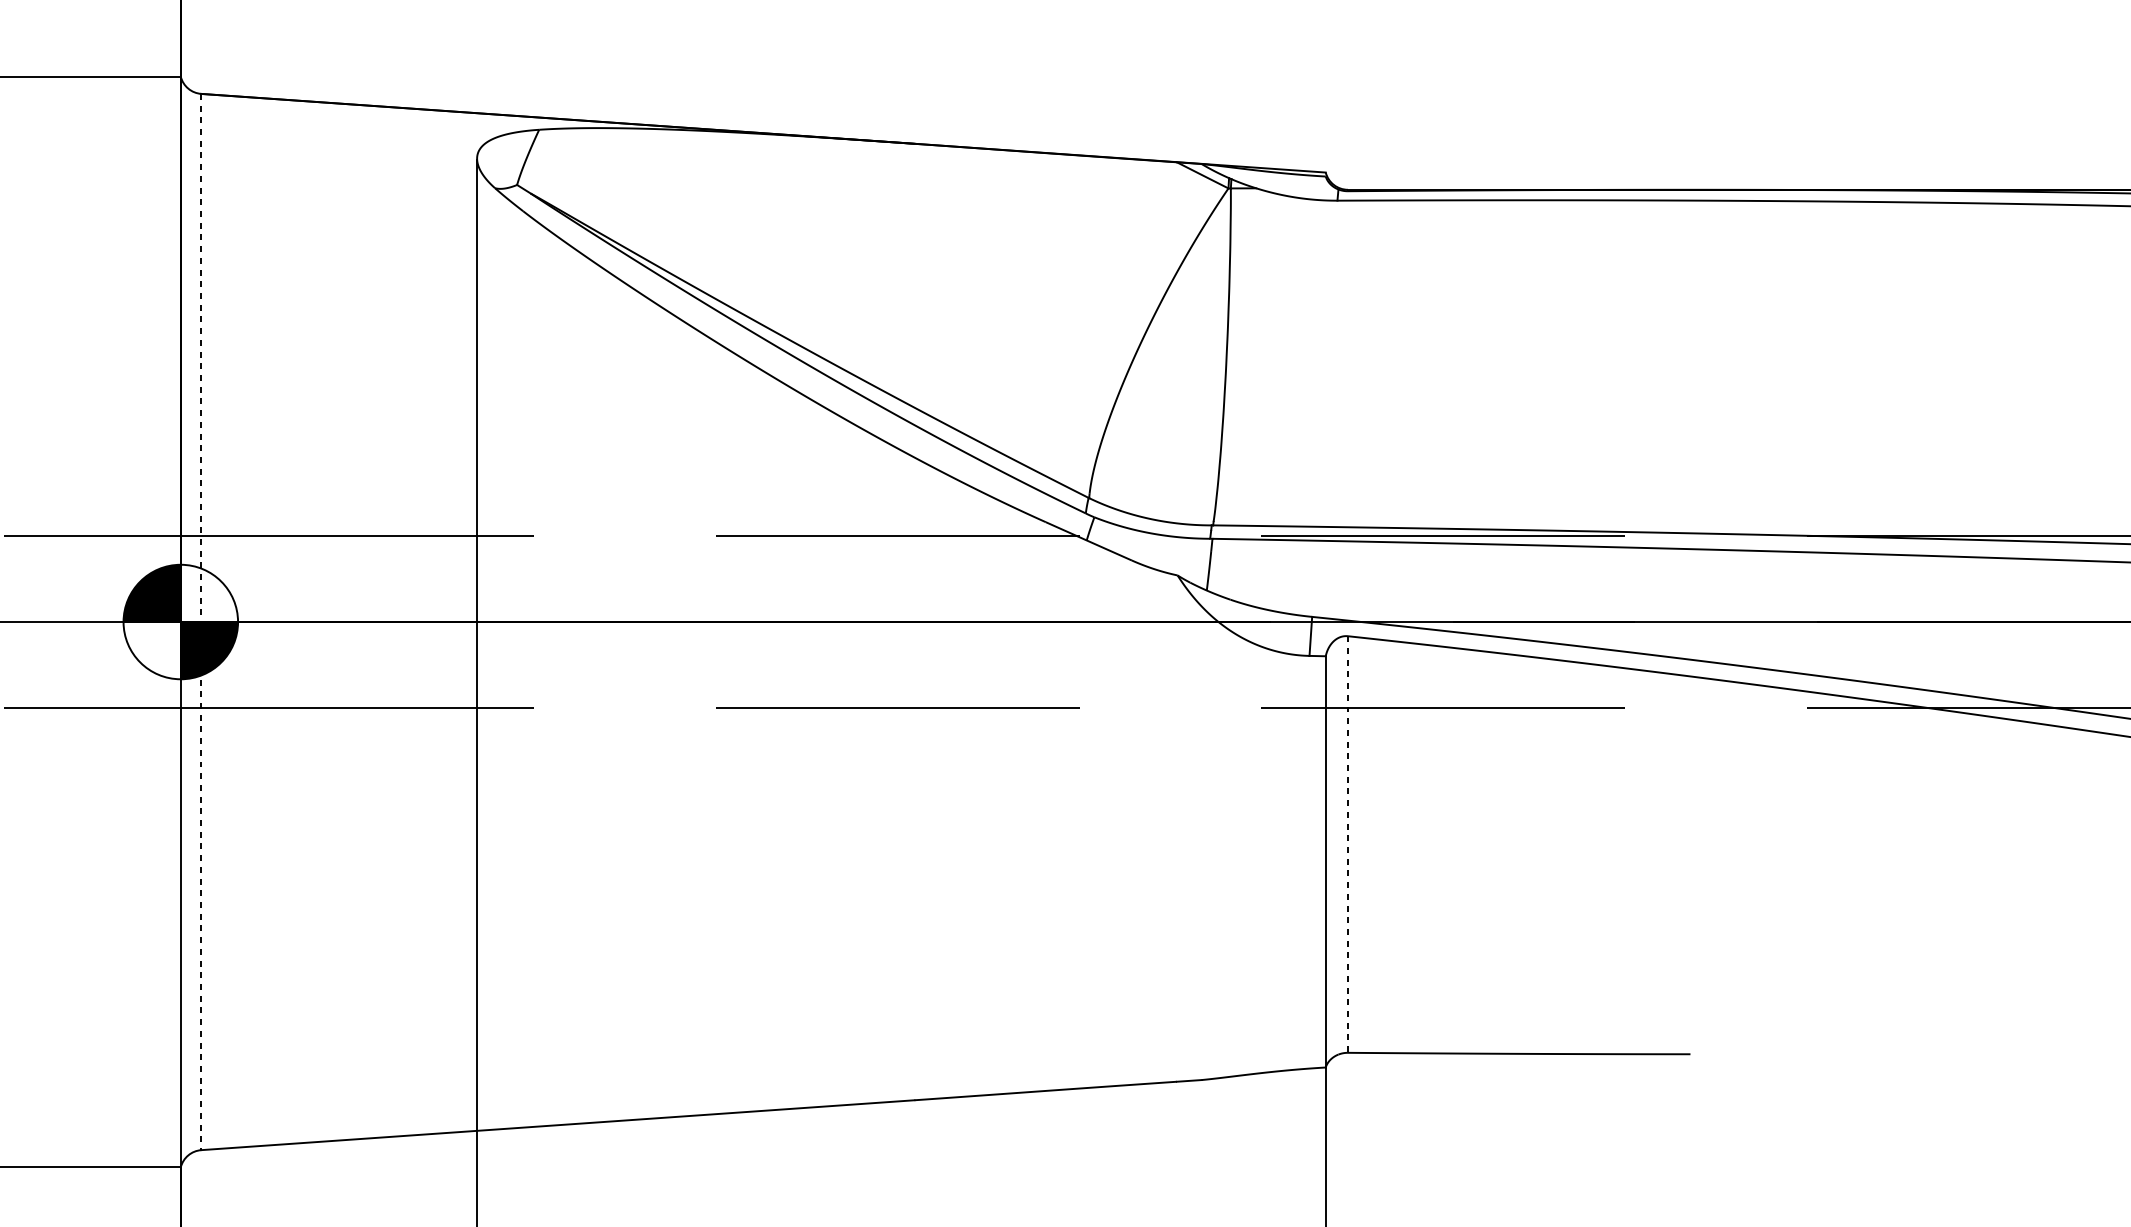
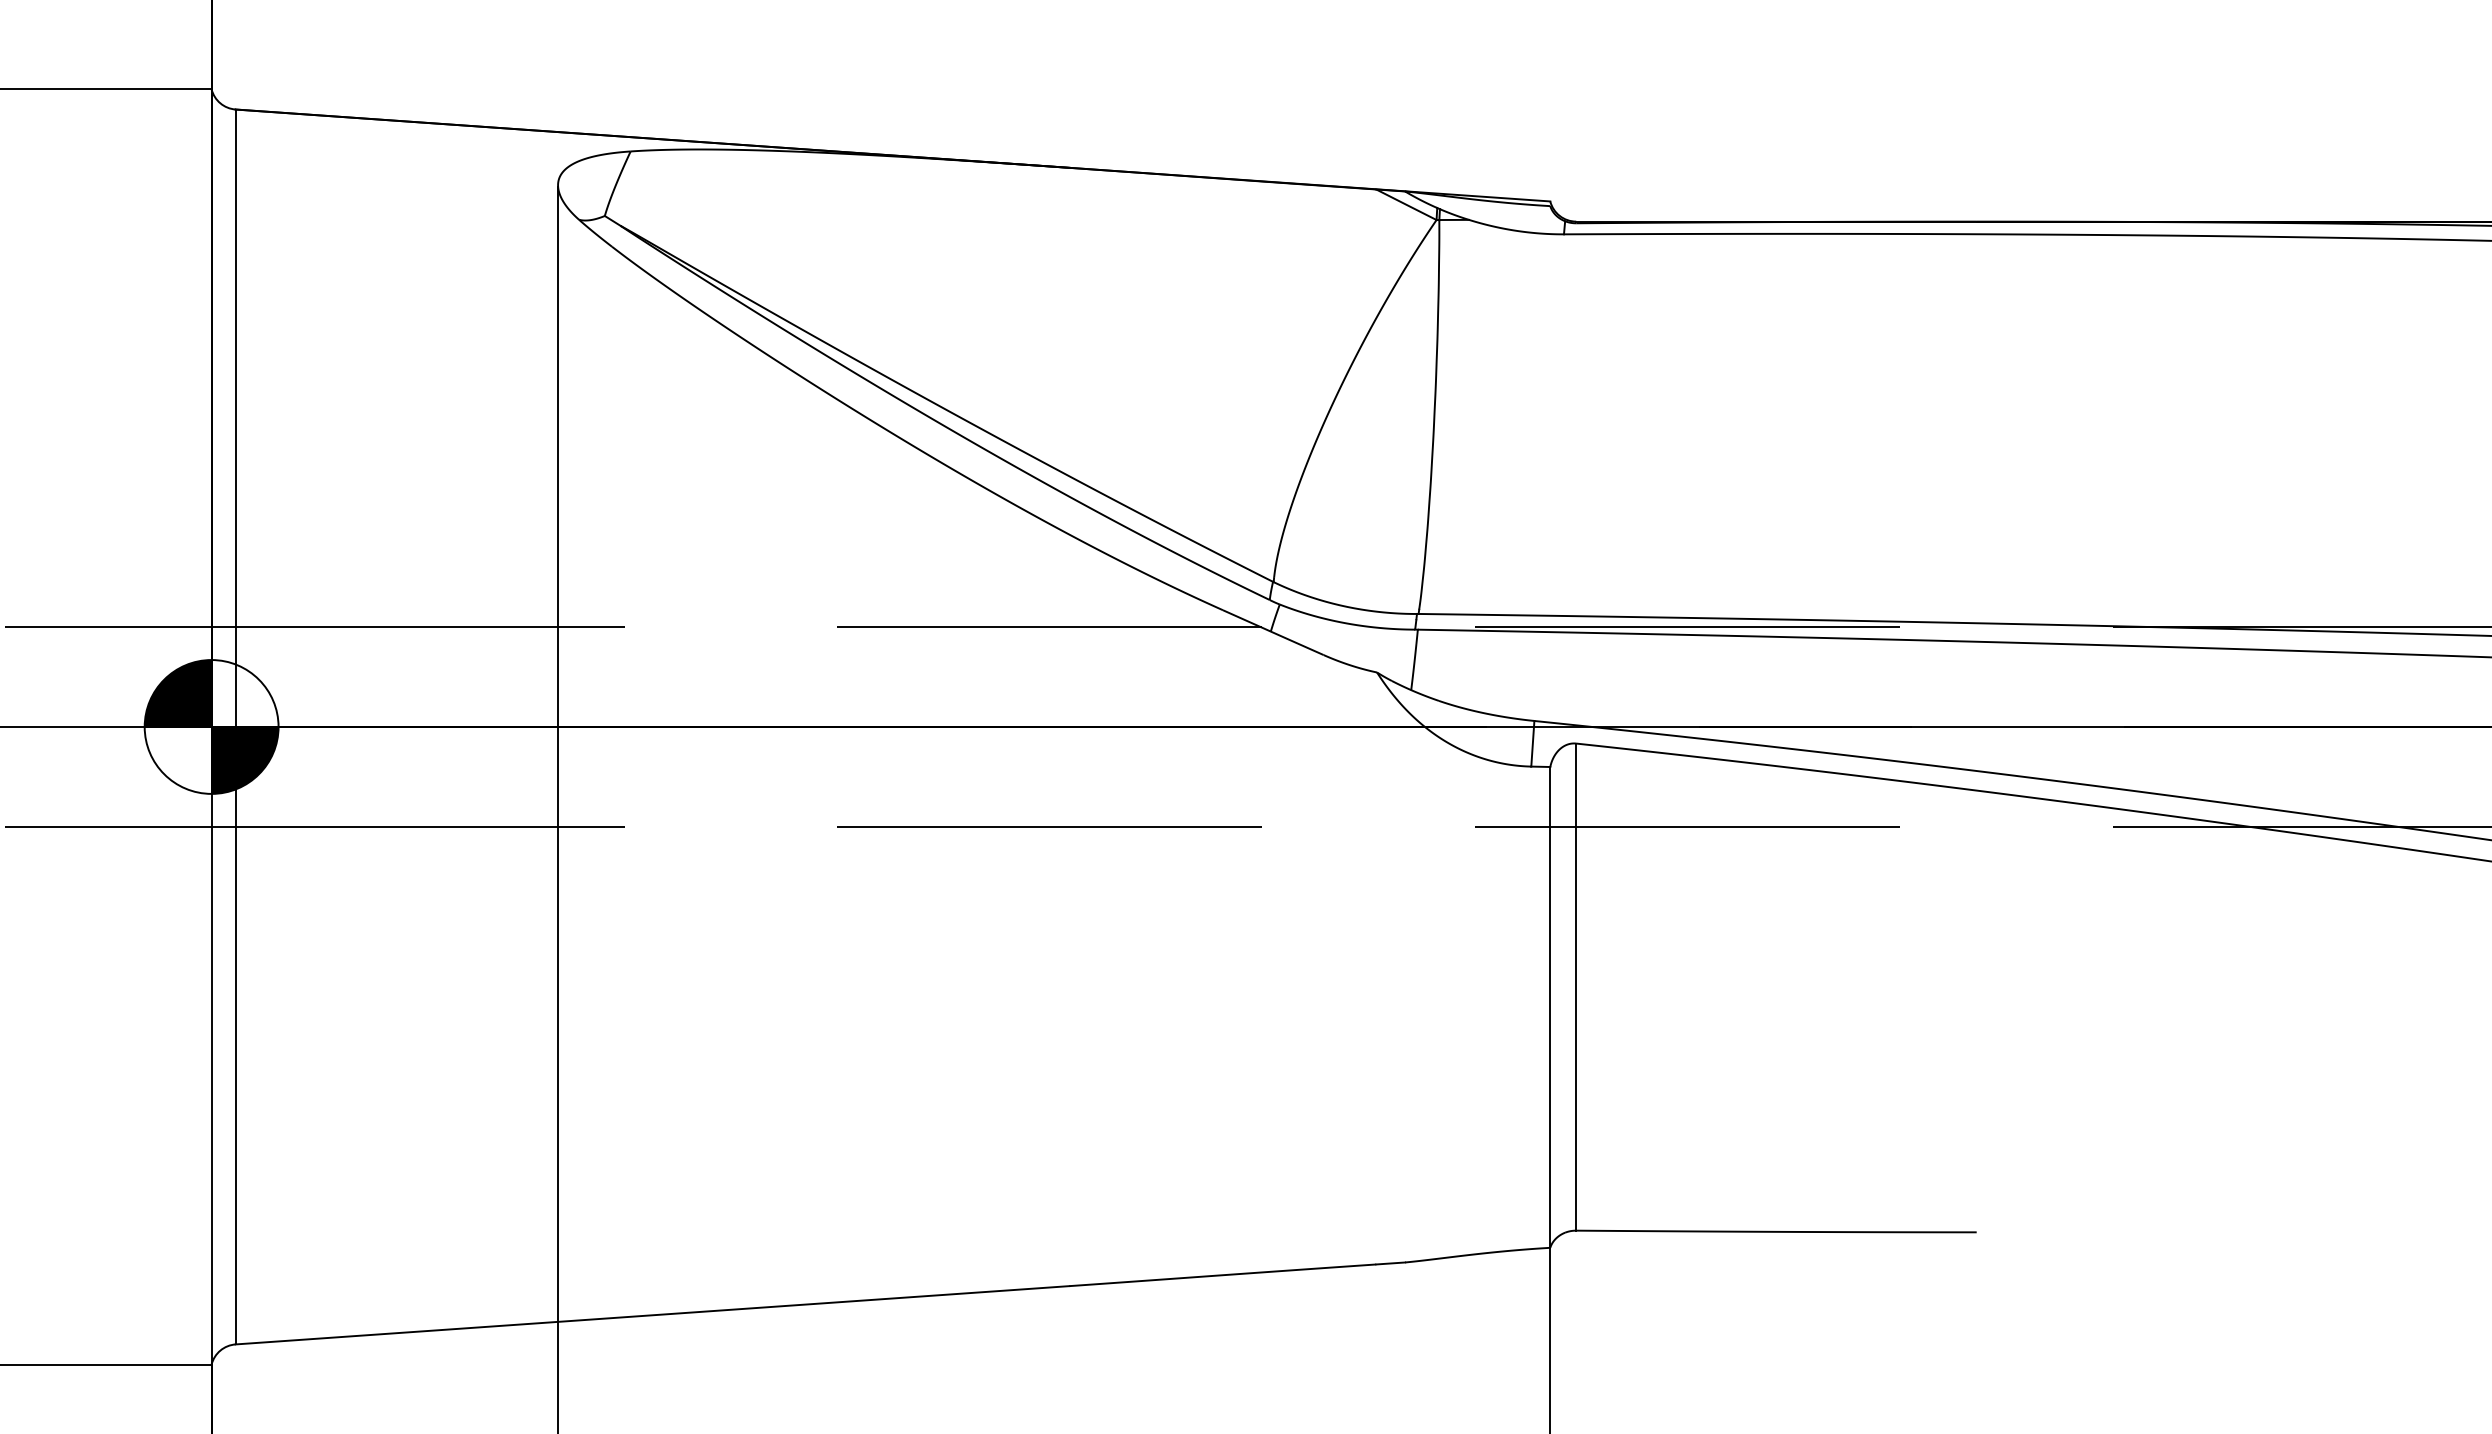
line: (201, 622) -> (235, 727), dashed -> solid
line: (1348, 844) -> (1576, 987), dashed -> solid

